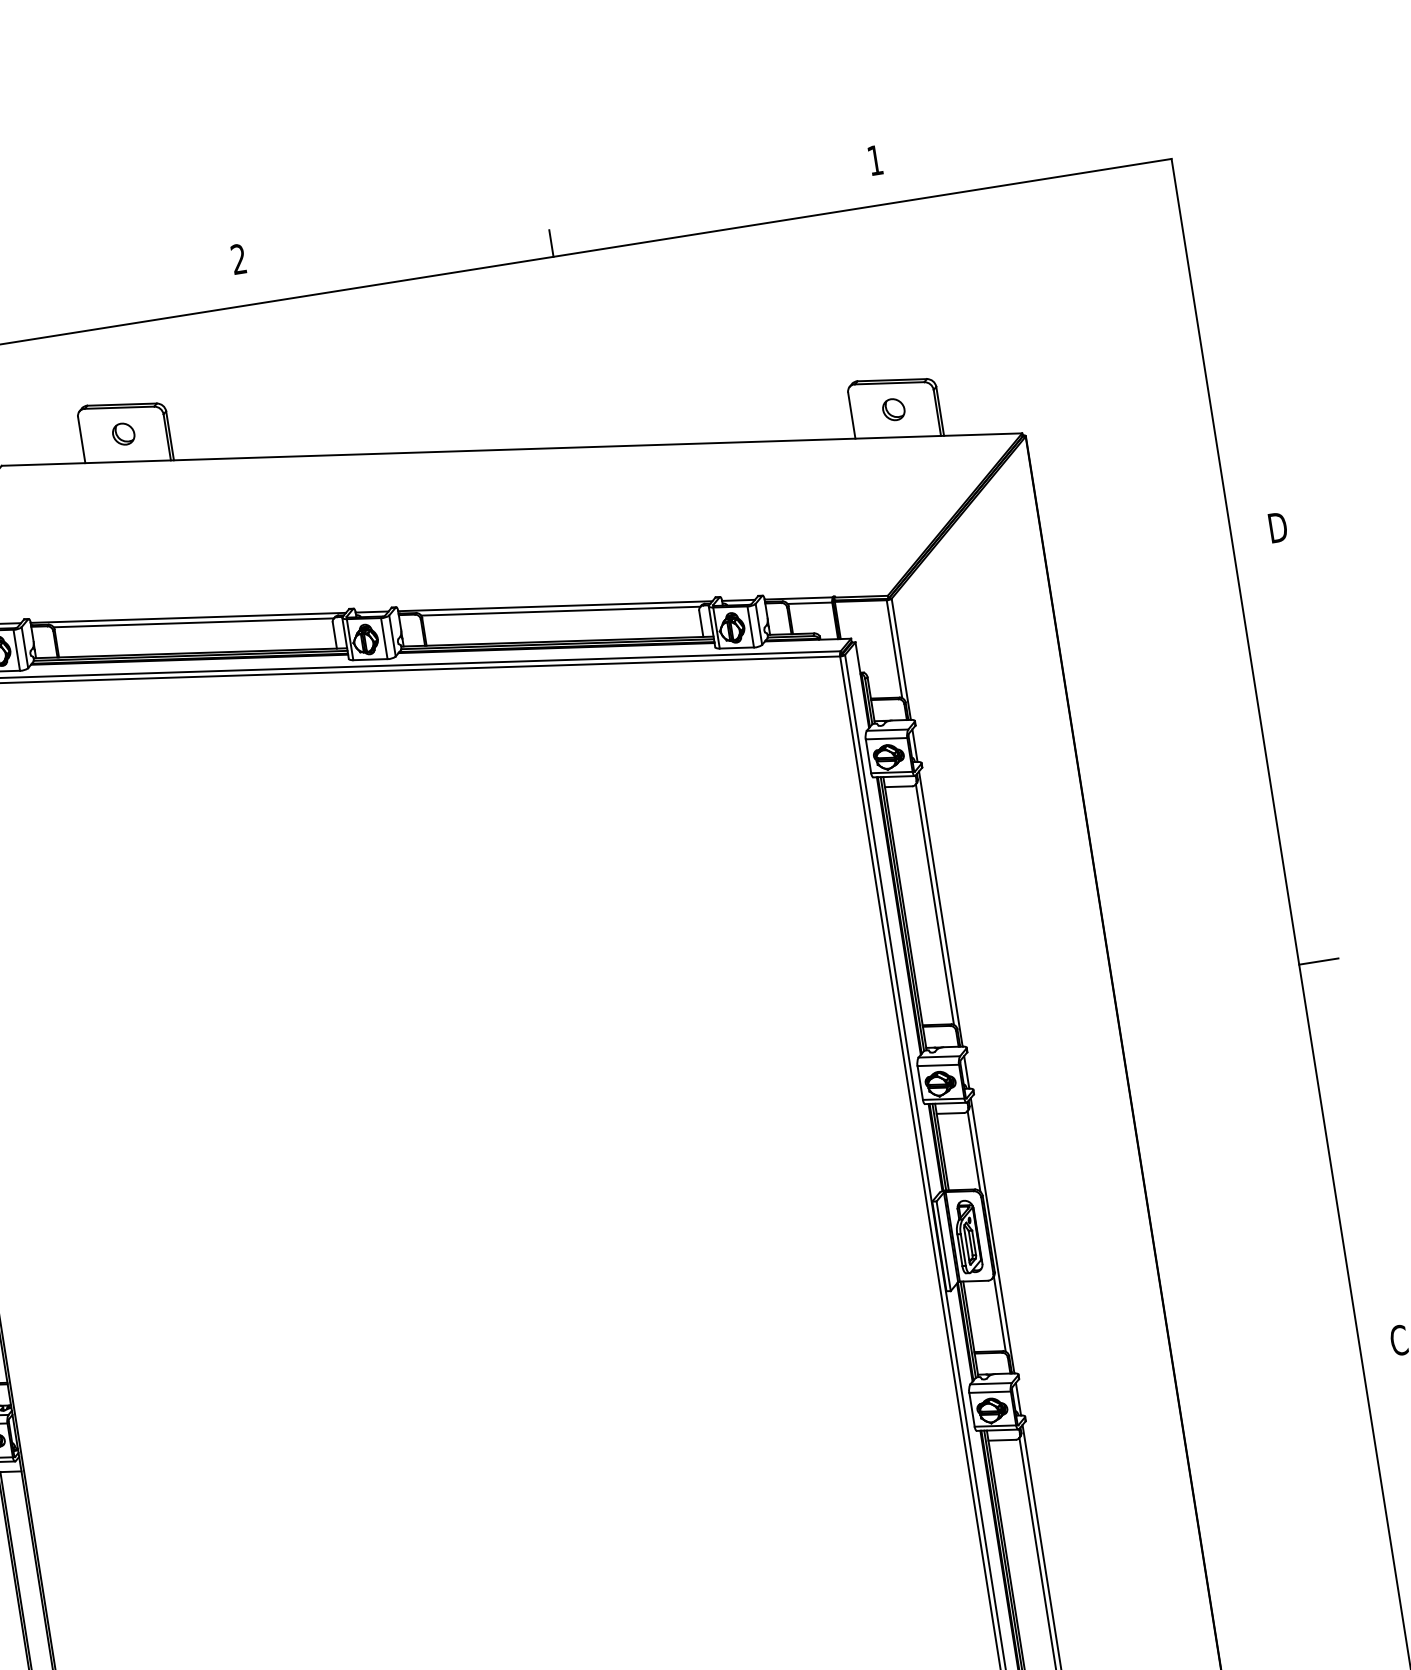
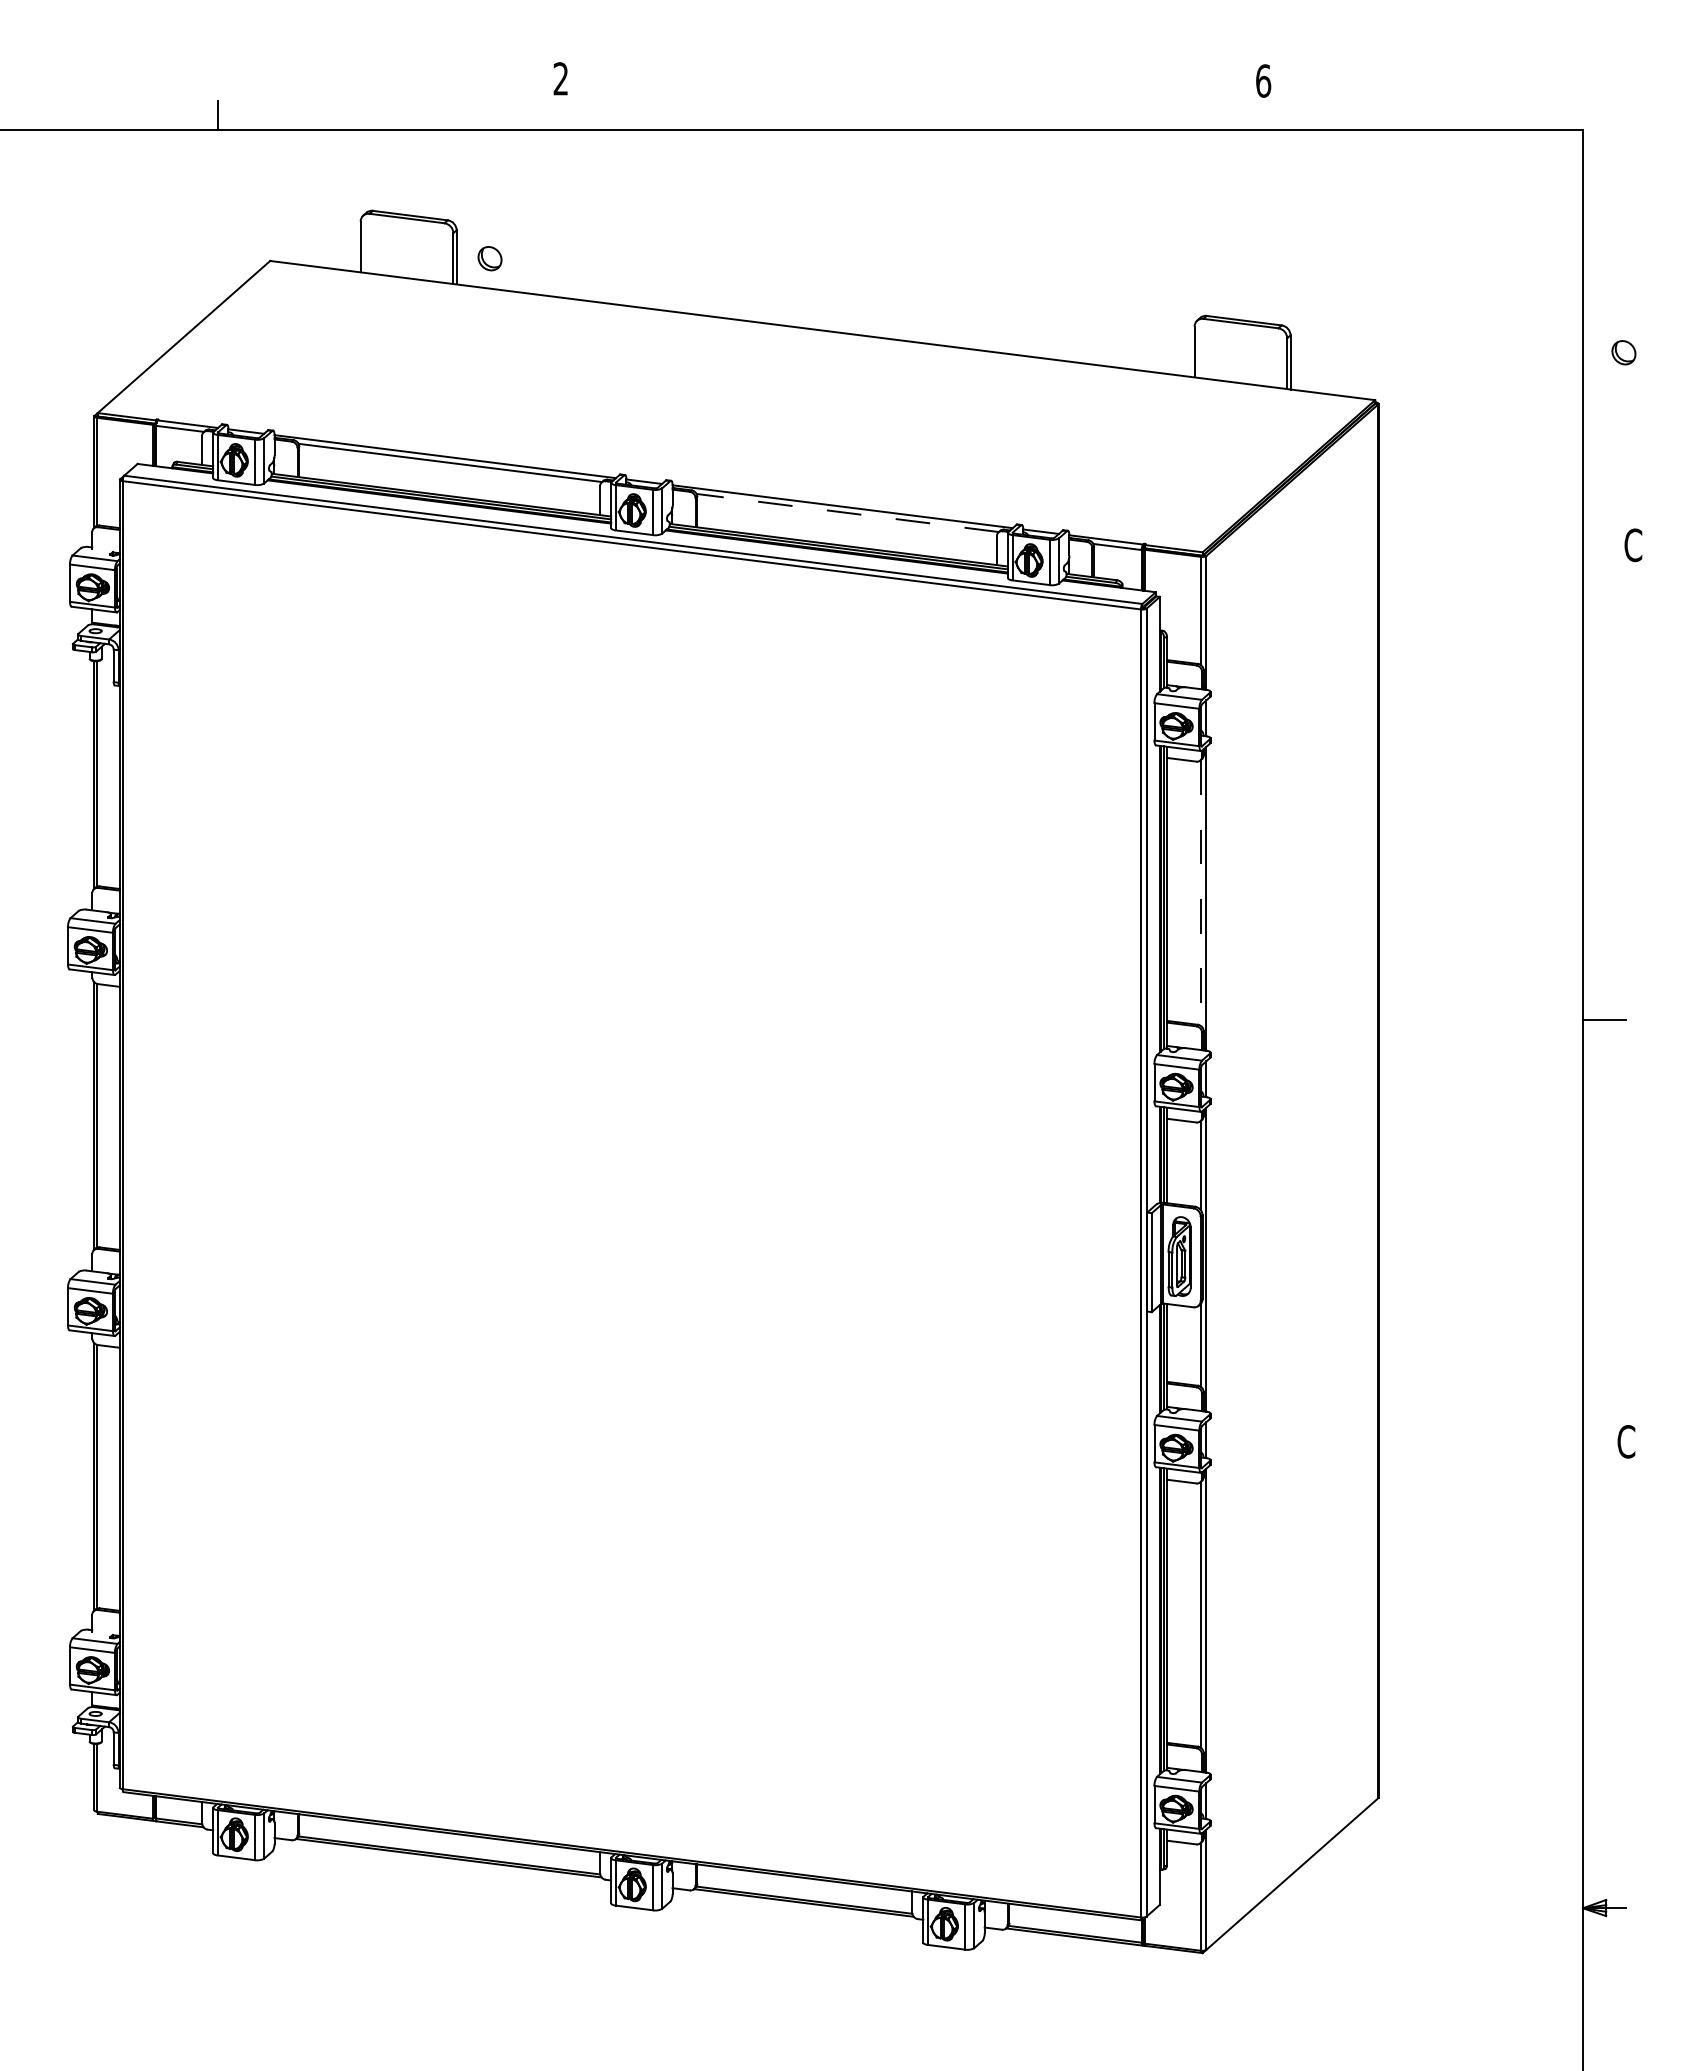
text: (875, 159) -> (1263, 80), 1 -> 6
line: (551, 242) -> (900, 114), removed
part: (893, 409) -> (1623, 352), moved
part: (123, 434) -> (489, 258), moved
text: (1277, 527) -> (1634, 545), D -> C
line: (560, 610) -> (847, 512), solid -> dashed
line: (934, 905) -> (1200, 893), solid -> dashed

